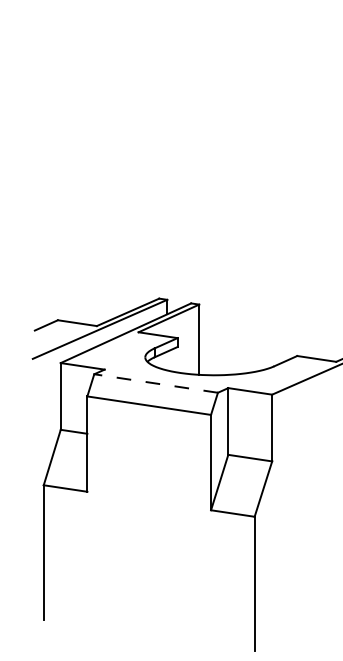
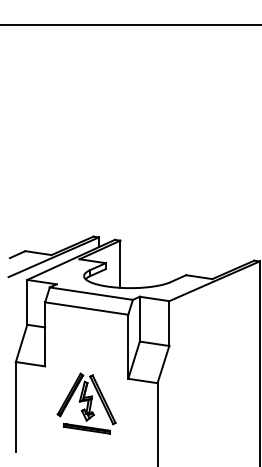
line: (154, 383) -> (90, 293), dashed -> solid
part: (148, 547) -> (86, 403), added

